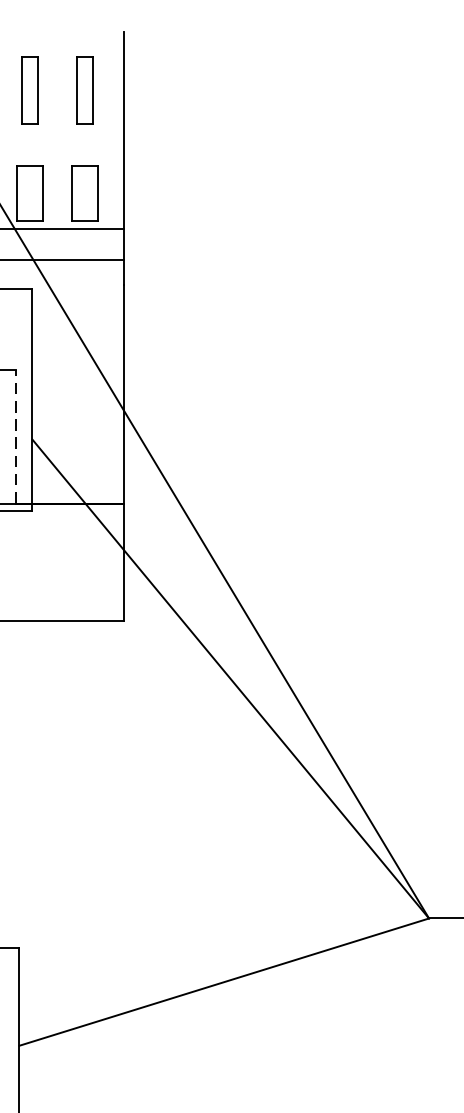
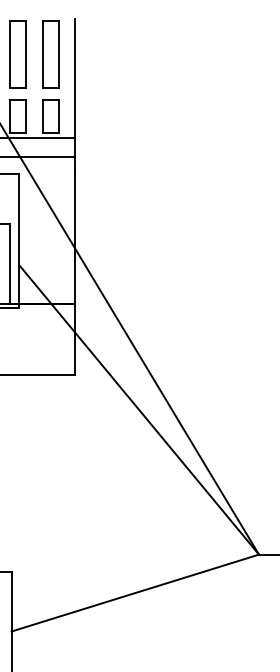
part: (29, 90) -> (17, 54), size x1.67
part: (83, 90) -> (50, 54), size x1.67
line: (15, 436) -> (9, 263), dashed -> solid

